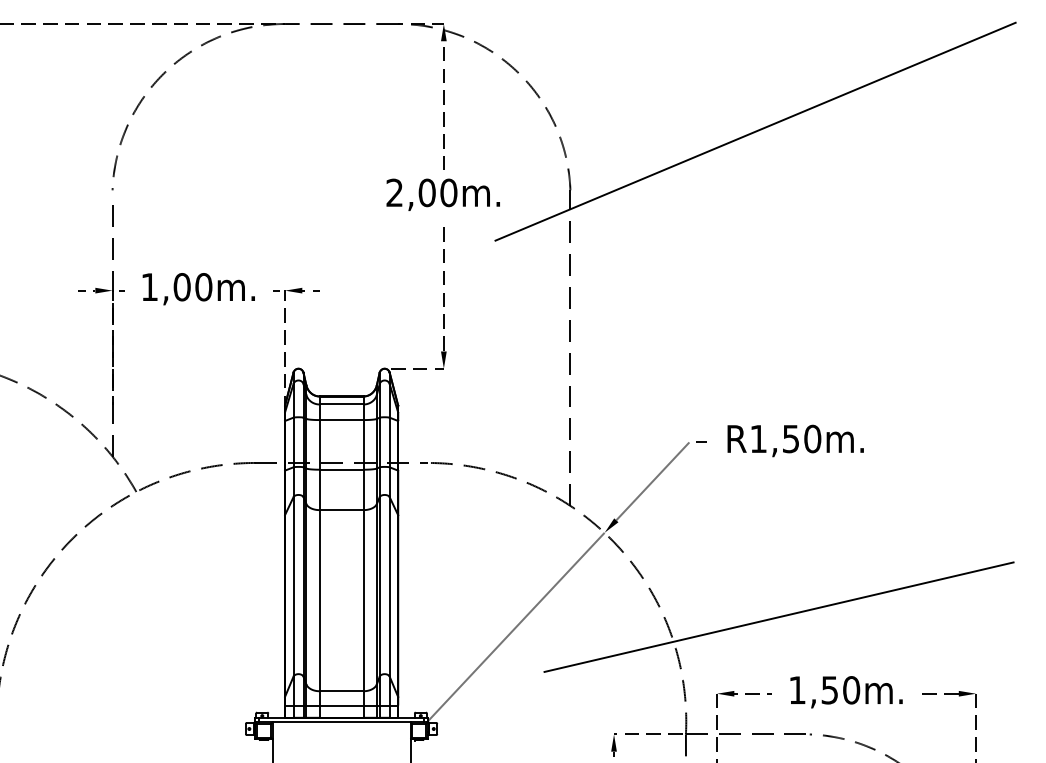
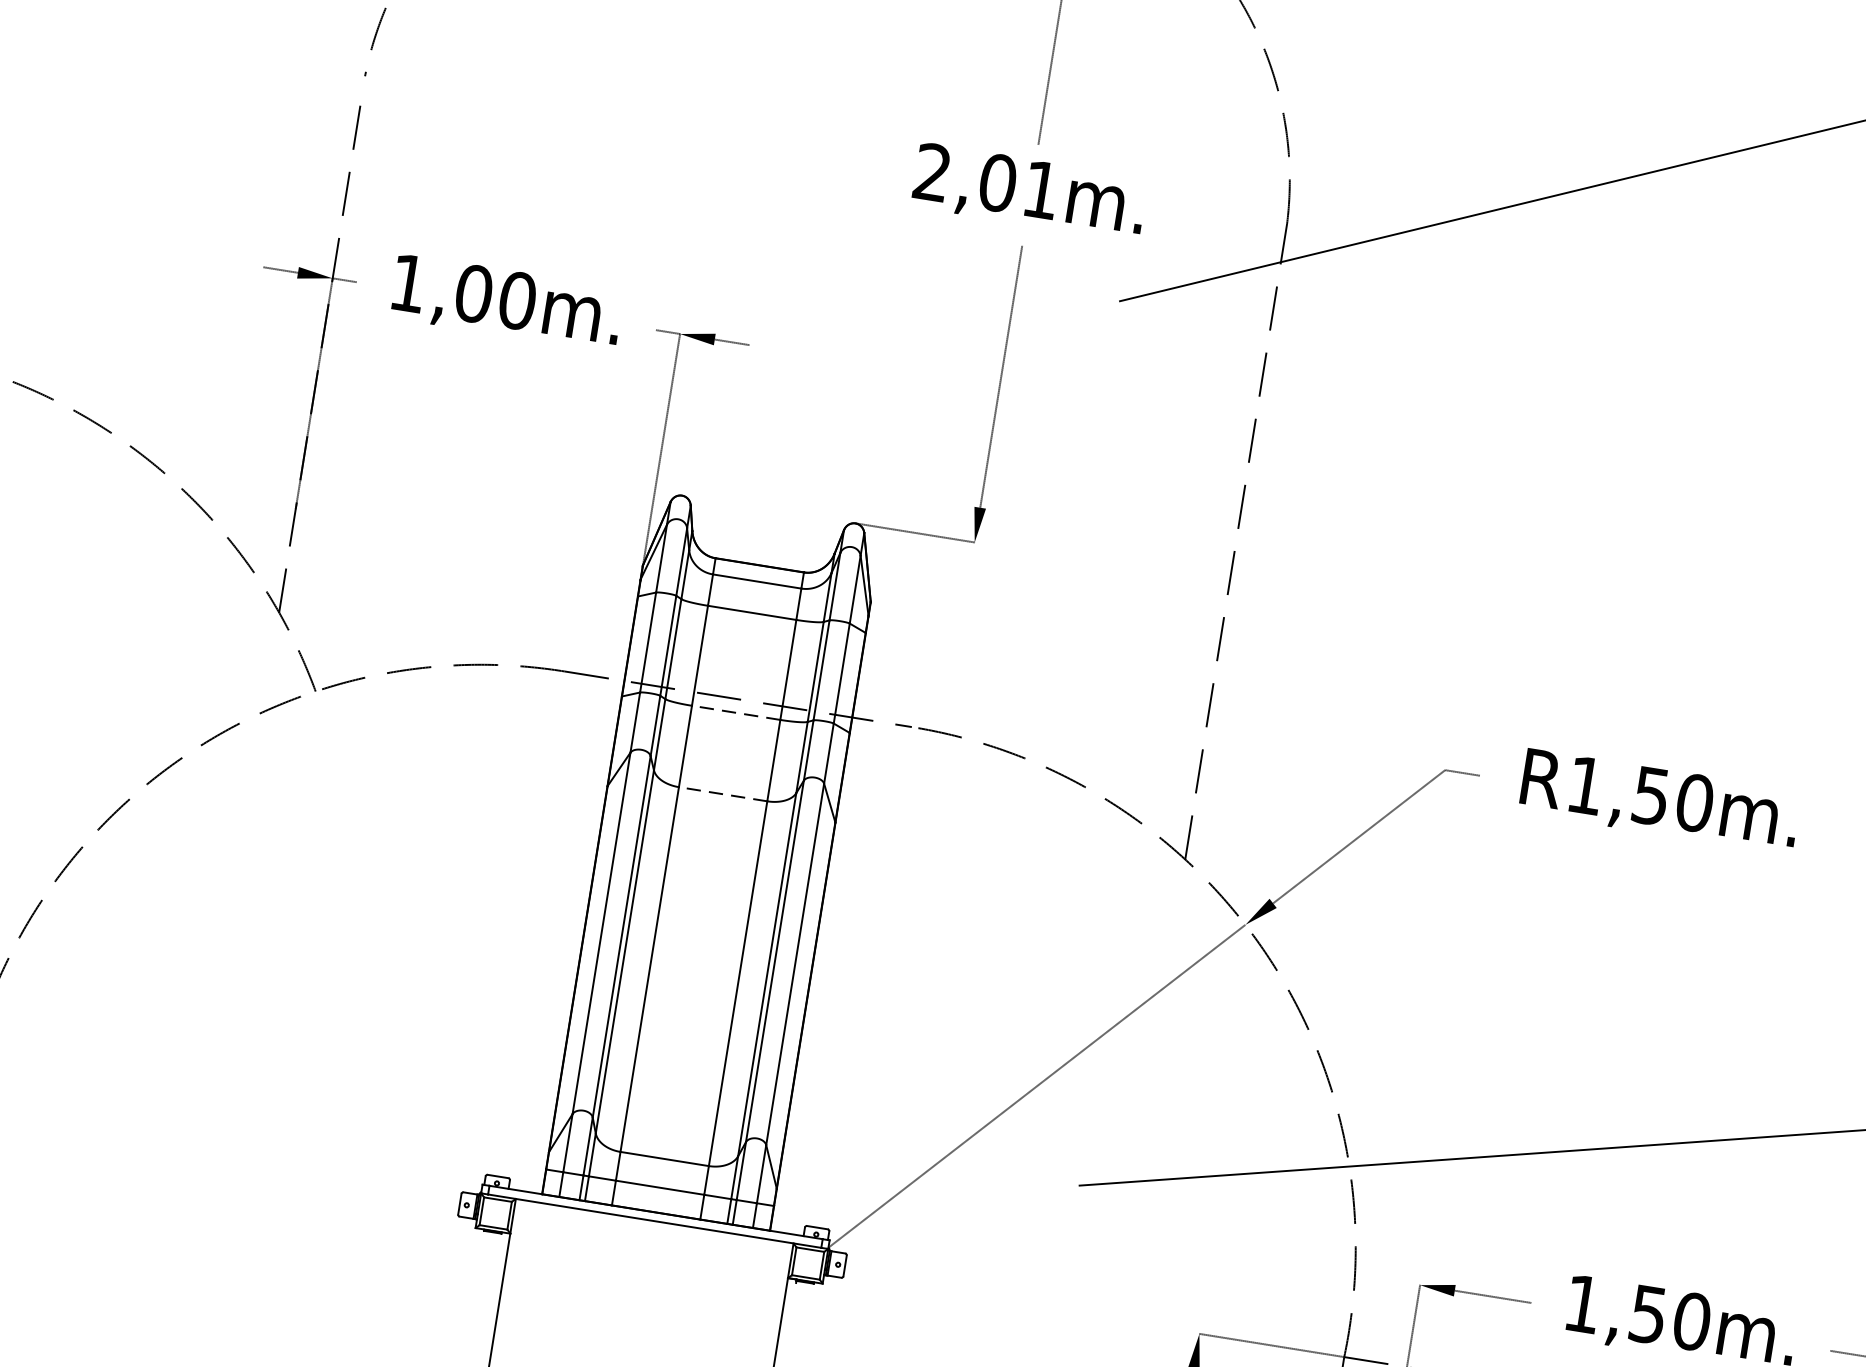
text: (448, 192) -> (1040, 189), 2,00m. -> 2,01m.
line: (341, 469) -> (736, 712), solid -> dashed
line: (341, 510) -> (722, 794), solid -> dashed

